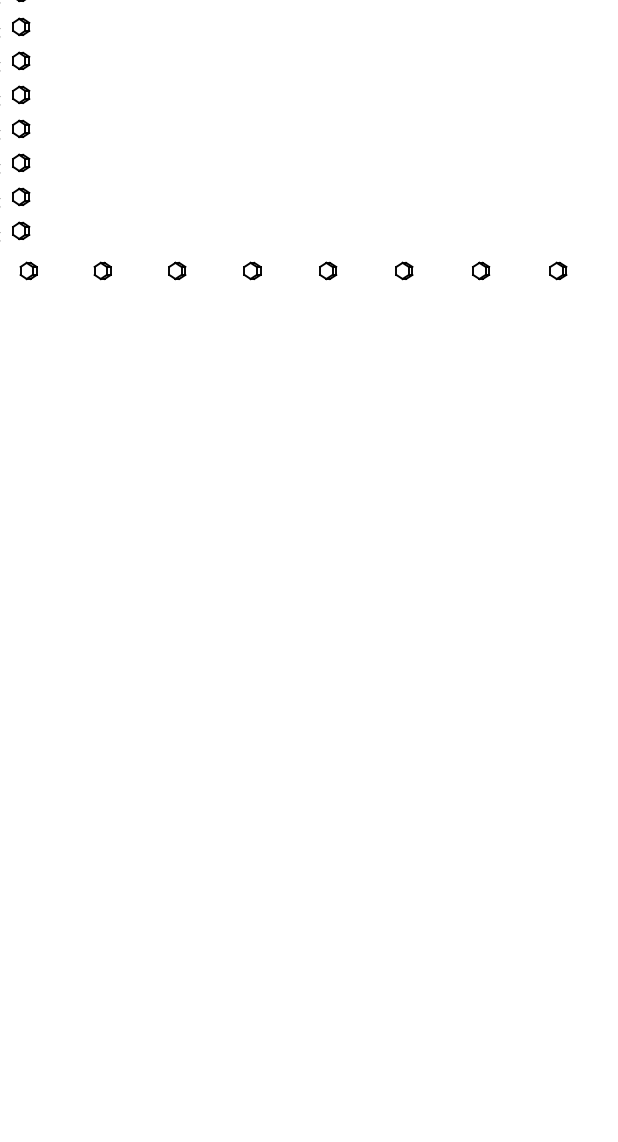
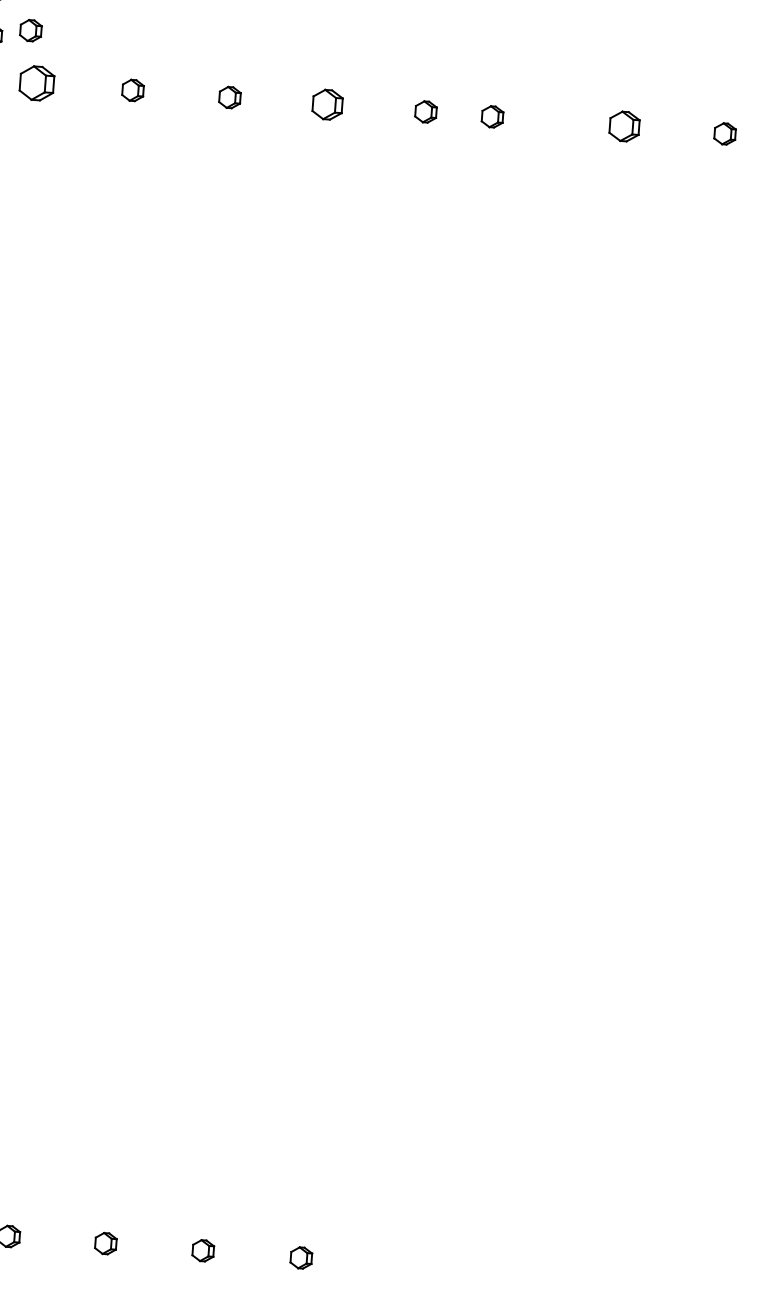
part: (28, 270) -> (36, 82), size x1.6
part: (252, 270) -> (327, 104), size x1.4
part: (404, 270) -> (492, 116), moved
part: (481, 270) -> (625, 126), size x1.4

